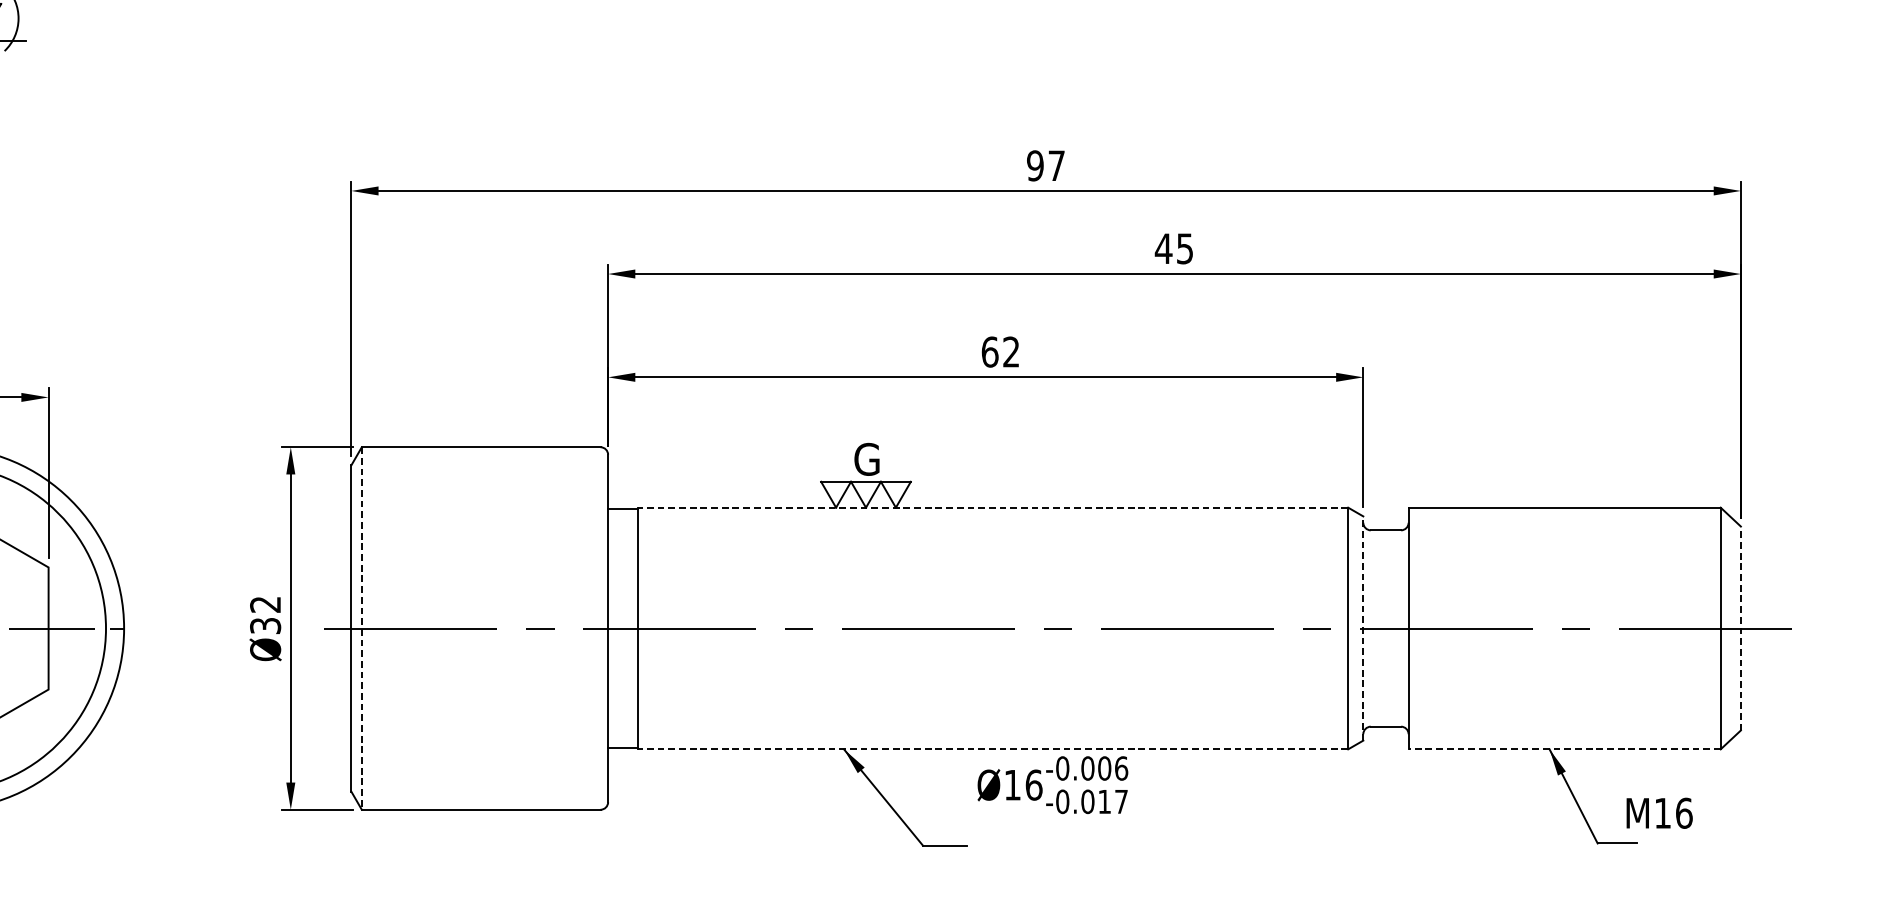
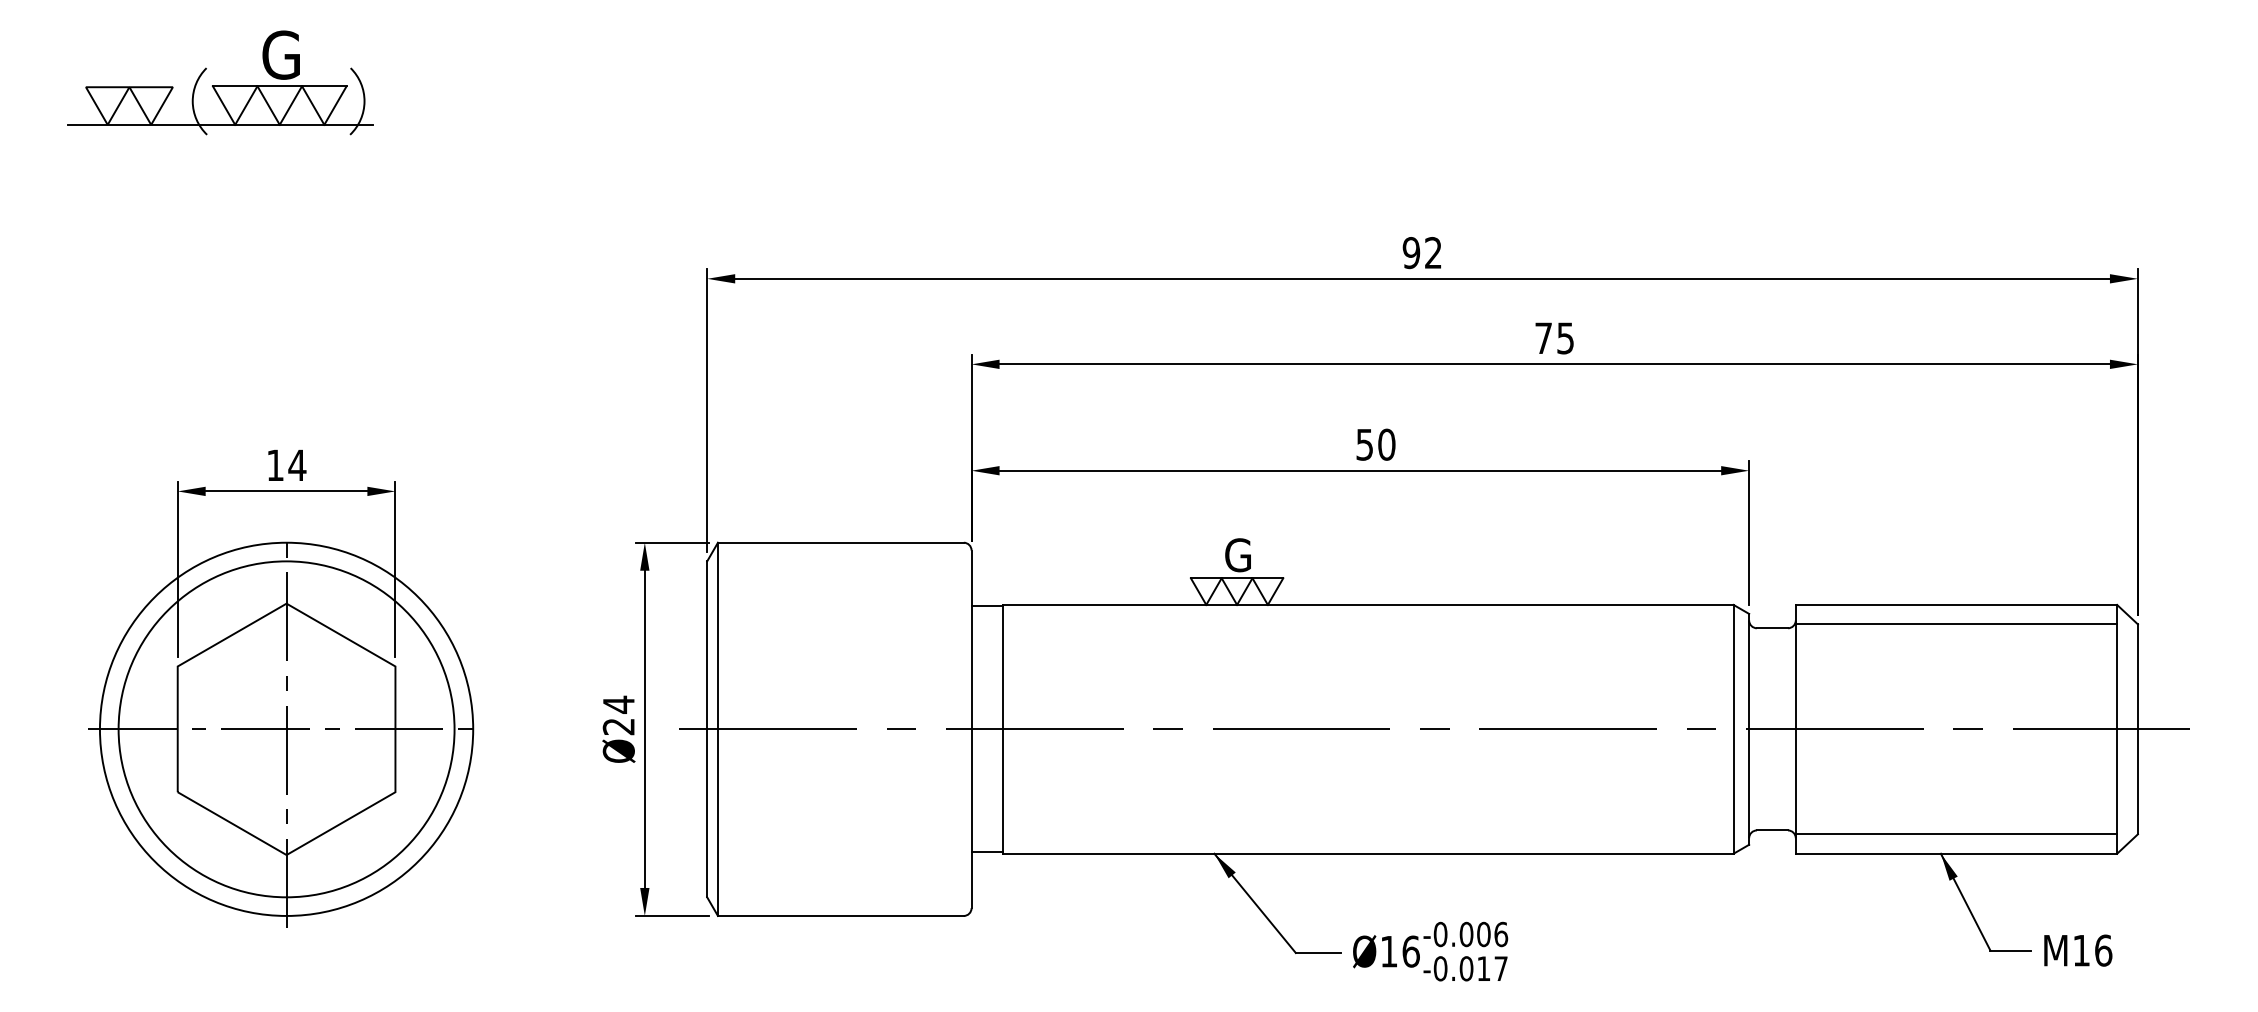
text: (1056, 165) -> (1433, 252), 97 -> 92
text: (1163, 247) -> (1543, 337), 45 -> 75
text: (1000, 351) -> (1375, 444), 62 -> 50
line: (992, 507) -> (1367, 604), dashed -> solid
line: (1564, 526) -> (1956, 624), added
text: (265, 615) -> (618, 715), Ø32 -> Ø24
line: (1363, 627) -> (1749, 728), dashed -> solid
line: (361, 628) -> (717, 729), dashed -> solid
line: (1740, 628) -> (2137, 729), dashed -> solid
line: (1564, 730) -> (1956, 834), added
line: (992, 749) -> (1367, 853), dashed -> solid
line: (1564, 749) -> (1956, 853), dashed -> solid
text: (1052, 785) -> (1430, 951), moved
text: (1659, 813) -> (2078, 950), moved

